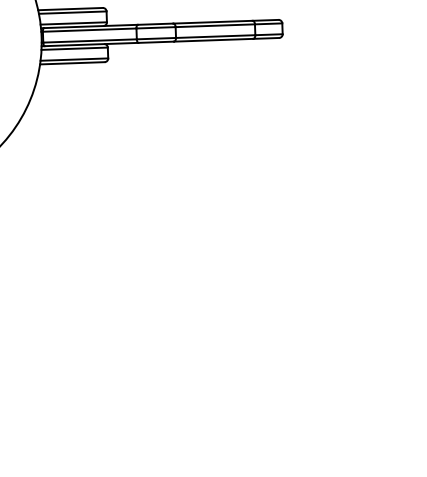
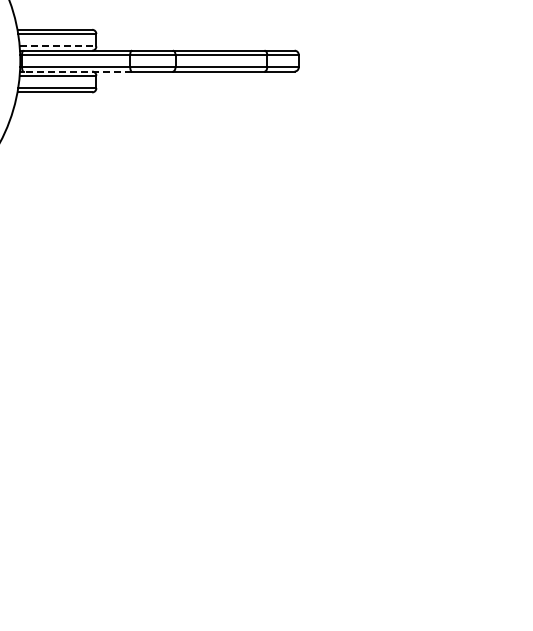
line: (74, 23) -> (58, 46), solid -> dashed
line: (91, 44) -> (77, 71), solid -> dashed

